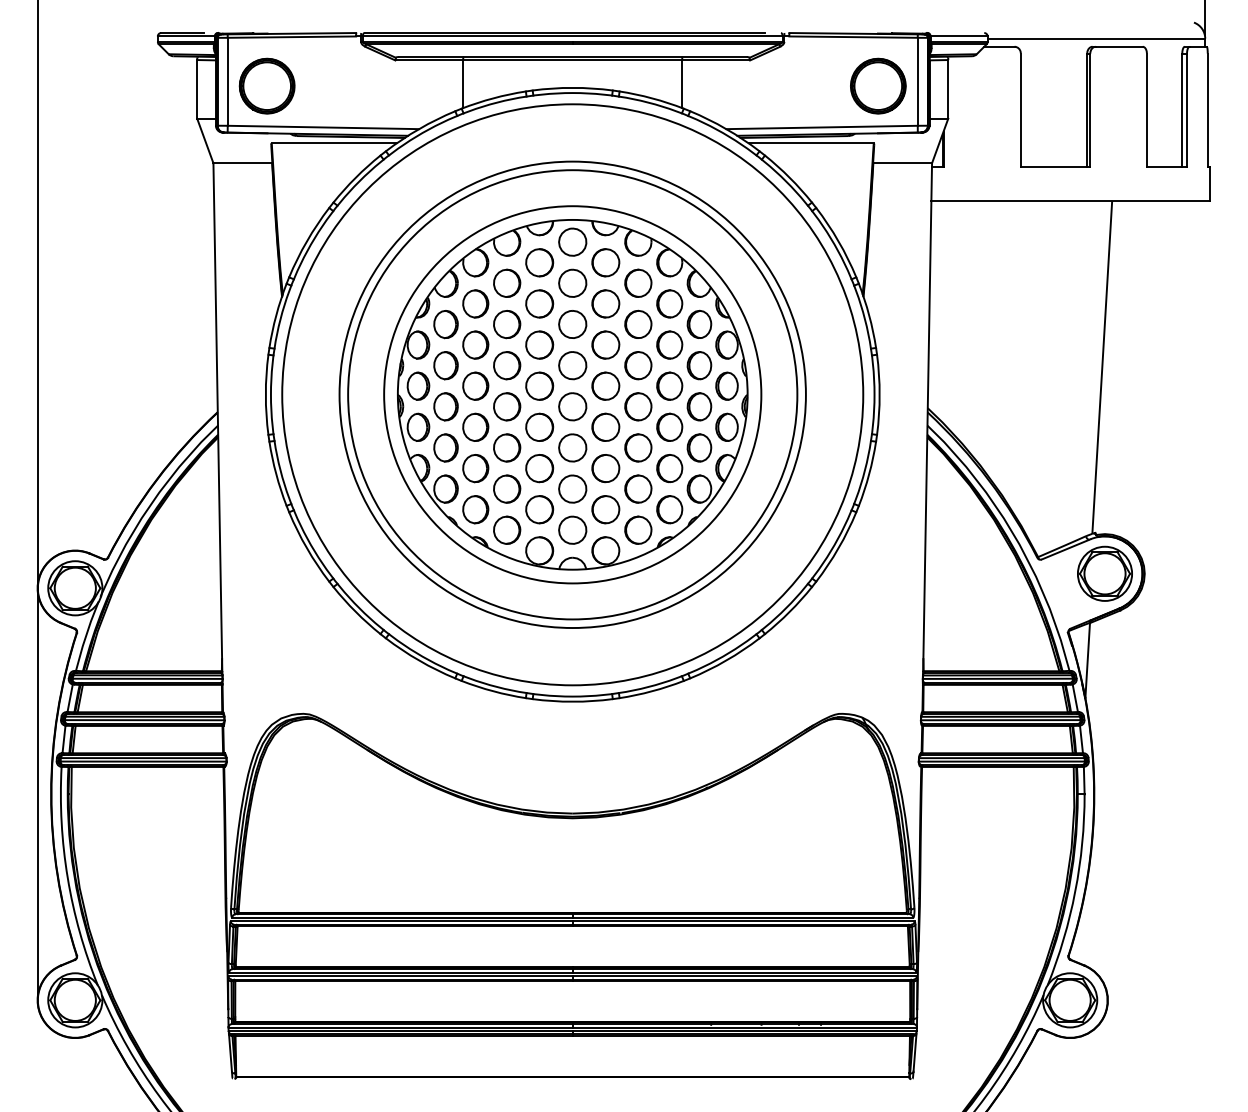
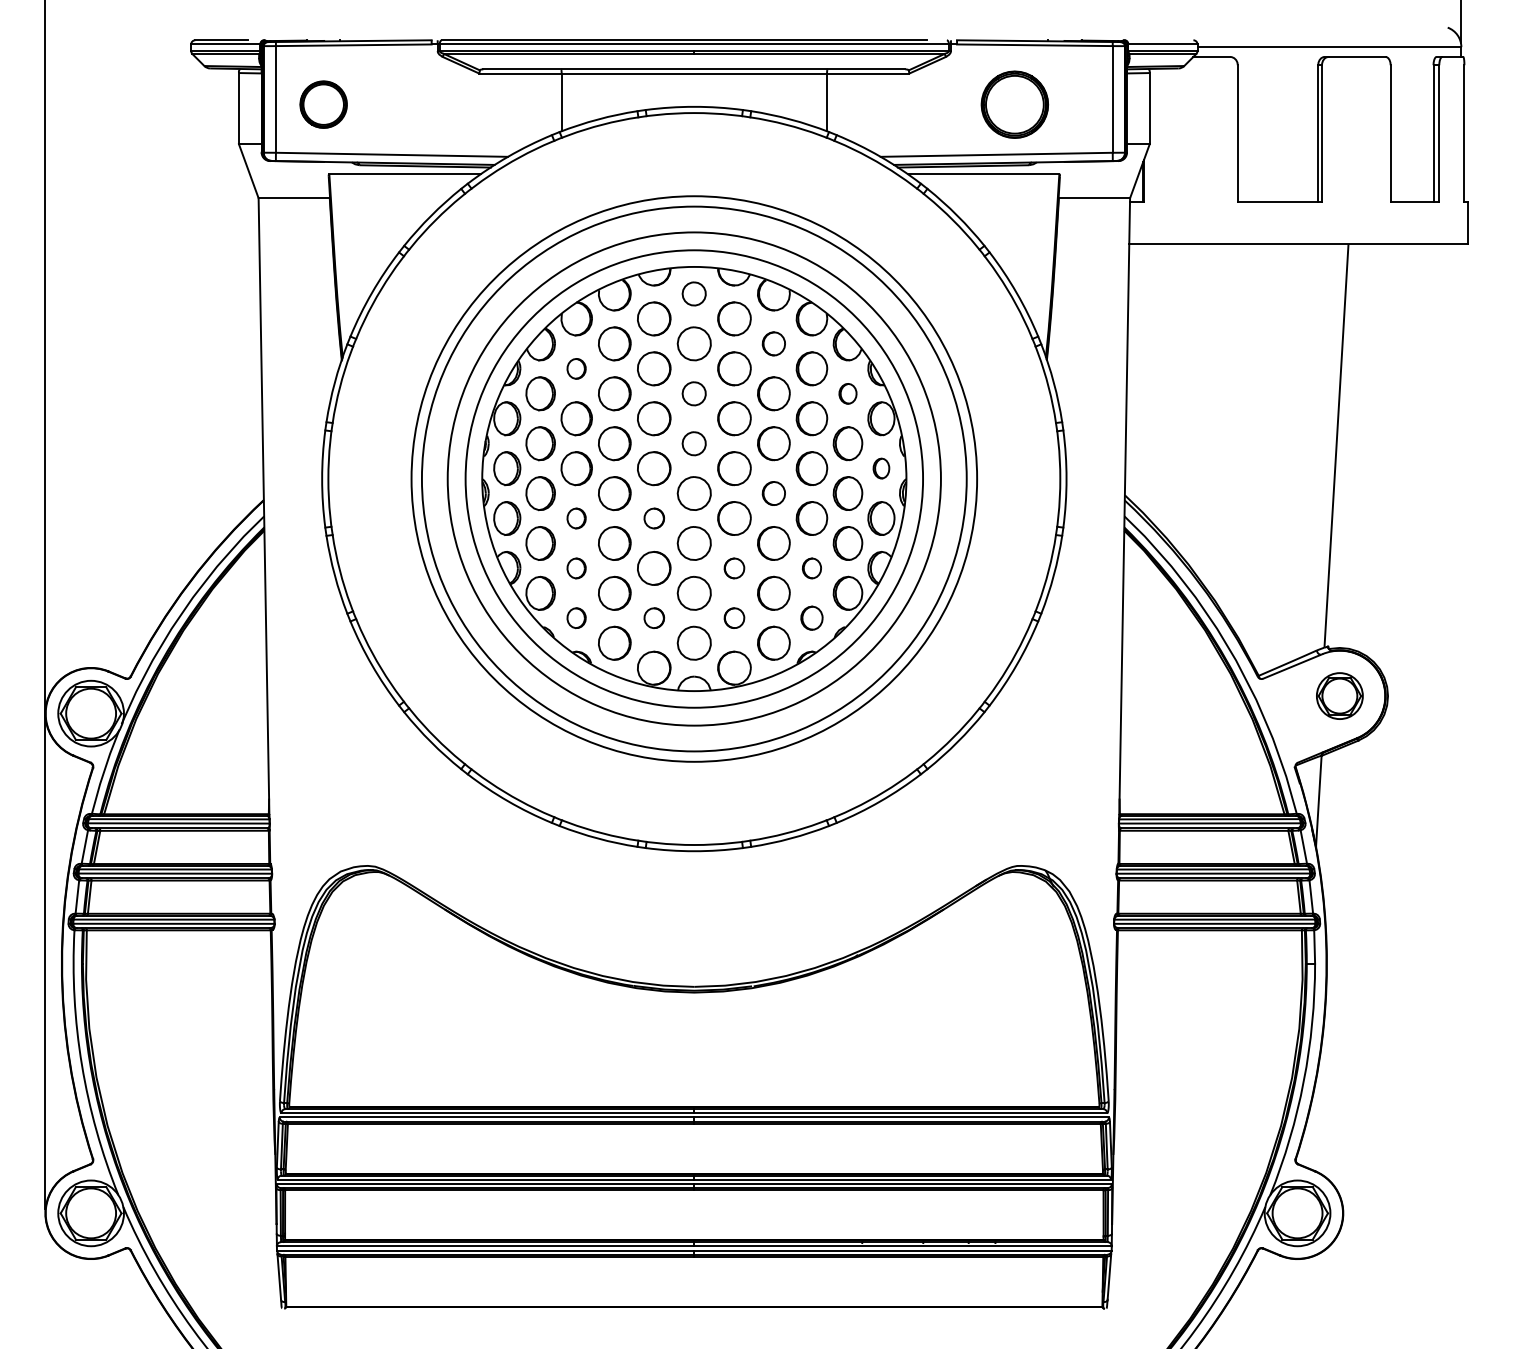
part: (266, 85) -> (323, 104), size x0.7
part: (877, 85) -> (1014, 104), moved
part: (572, 241) -> (693, 293), size x0.7
part: (638, 283) -> (773, 343), size x0.7
part: (475, 303) -> (576, 368), size x0.6
part: (572, 324) -> (693, 393), size x0.7
part: (699, 324) -> (847, 393), size x0.6
part: (572, 365) -> (693, 443), size x0.7
part: (727, 386) -> (881, 468), size x0.6
circle: (572, 394) -> (694, 478), size x0.7
part: (638, 406) -> (773, 493), size x0.7
part: (475, 427) -> (576, 518), size x0.6
part: (539, 427) -> (654, 518), size x0.6
part: (475, 468) -> (576, 568), size x0.6
part: (605, 468) -> (734, 568), size x0.6
part: (669, 468) -> (811, 568), size x0.6
part: (475, 508) -> (576, 617), size x0.6
part: (539, 508) -> (654, 617), size x0.6
part: (605, 508) -> (734, 617), size x0.6
part: (669, 508) -> (811, 617), size x0.7
part: (1104, 573) -> (1339, 695), size x0.7

